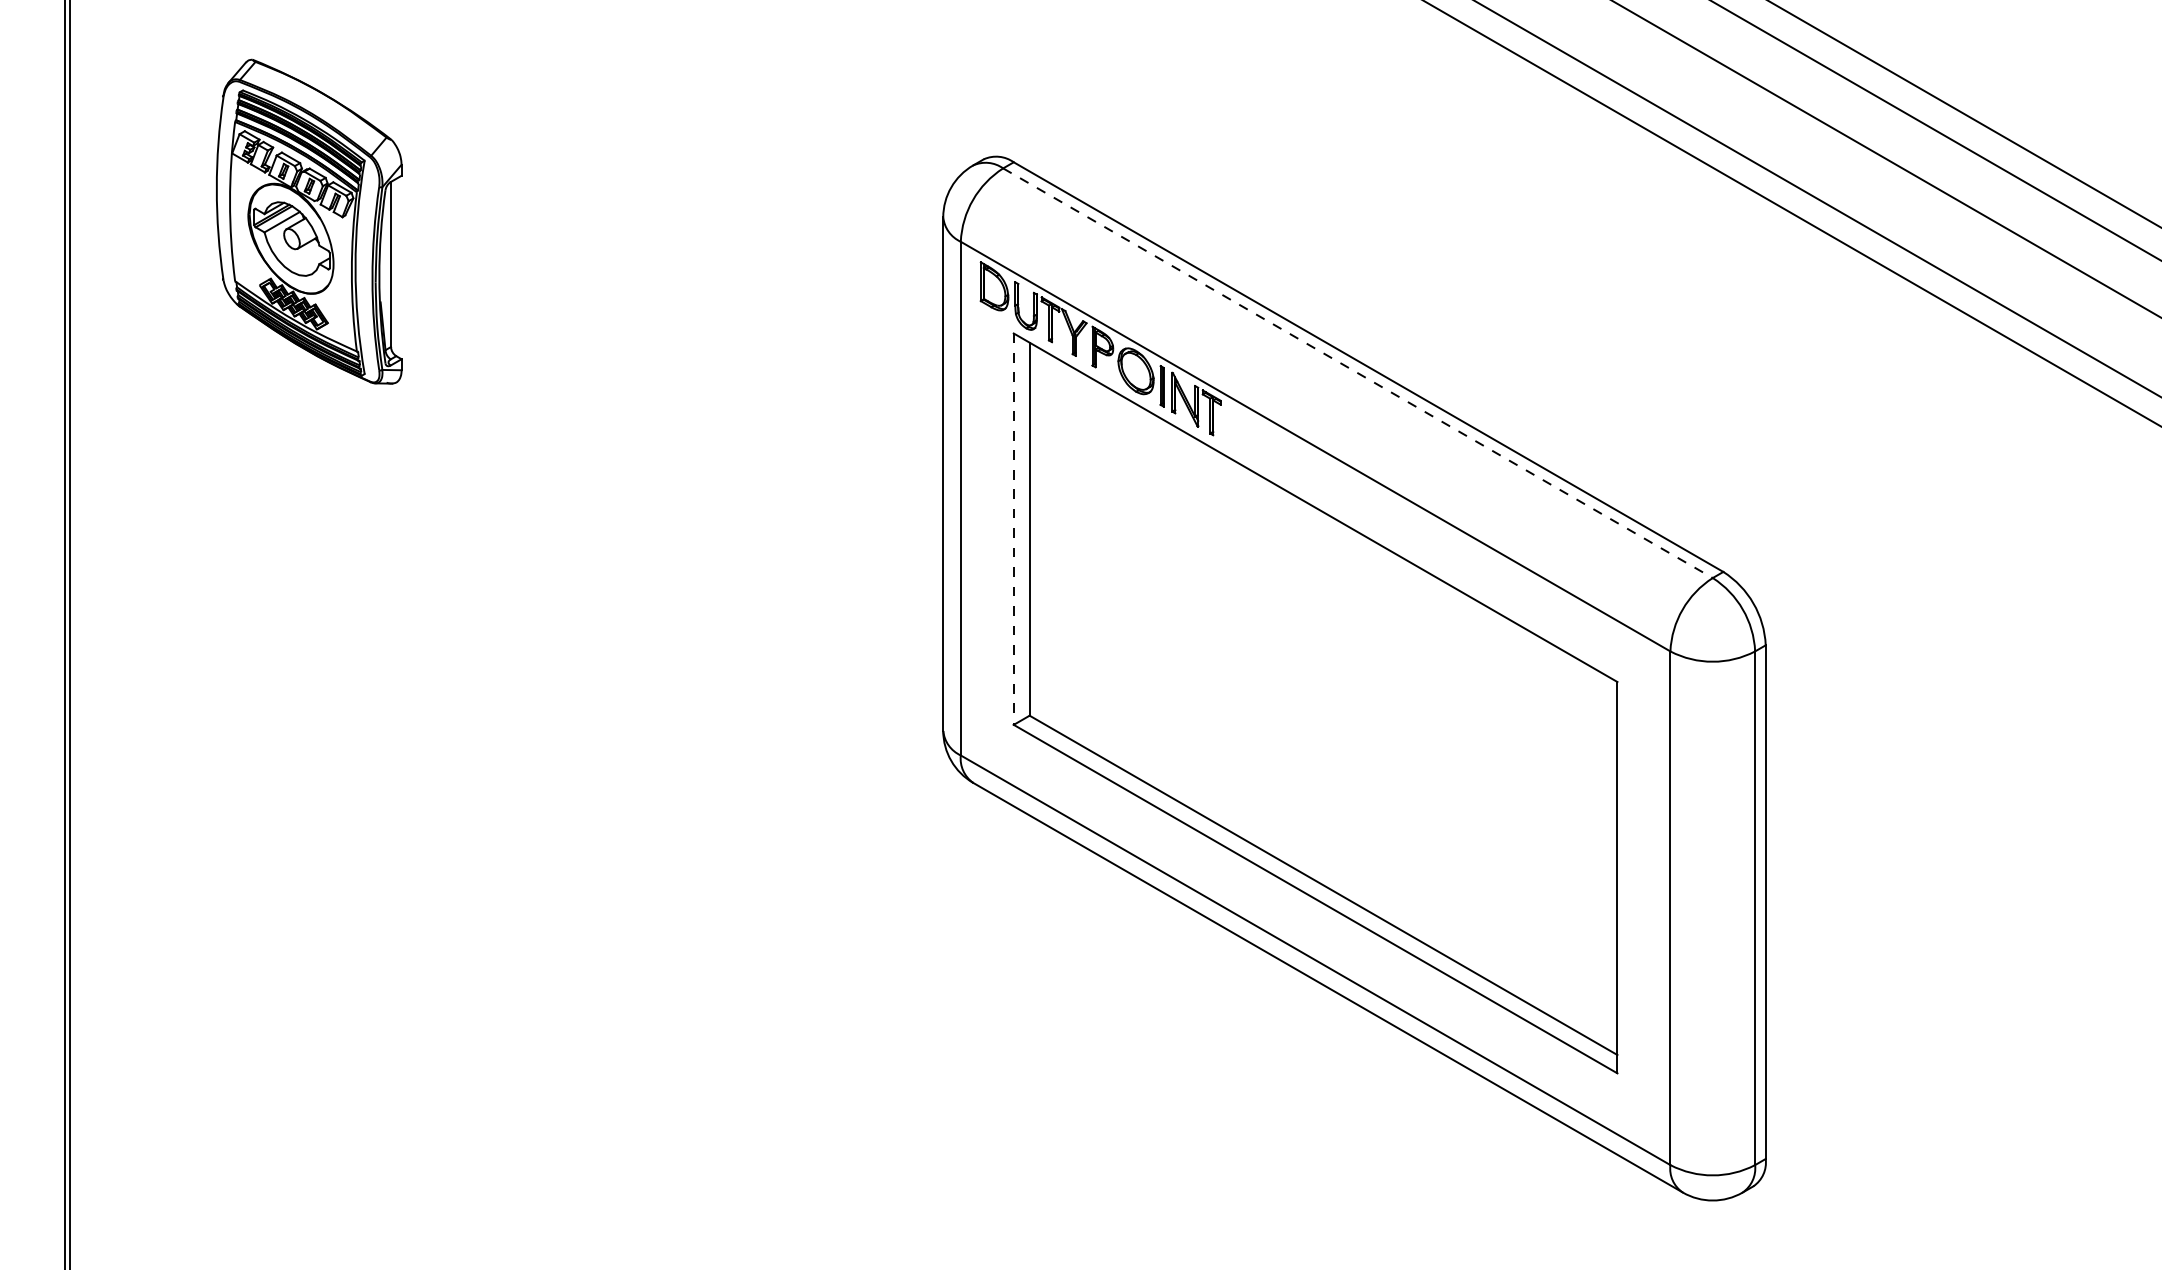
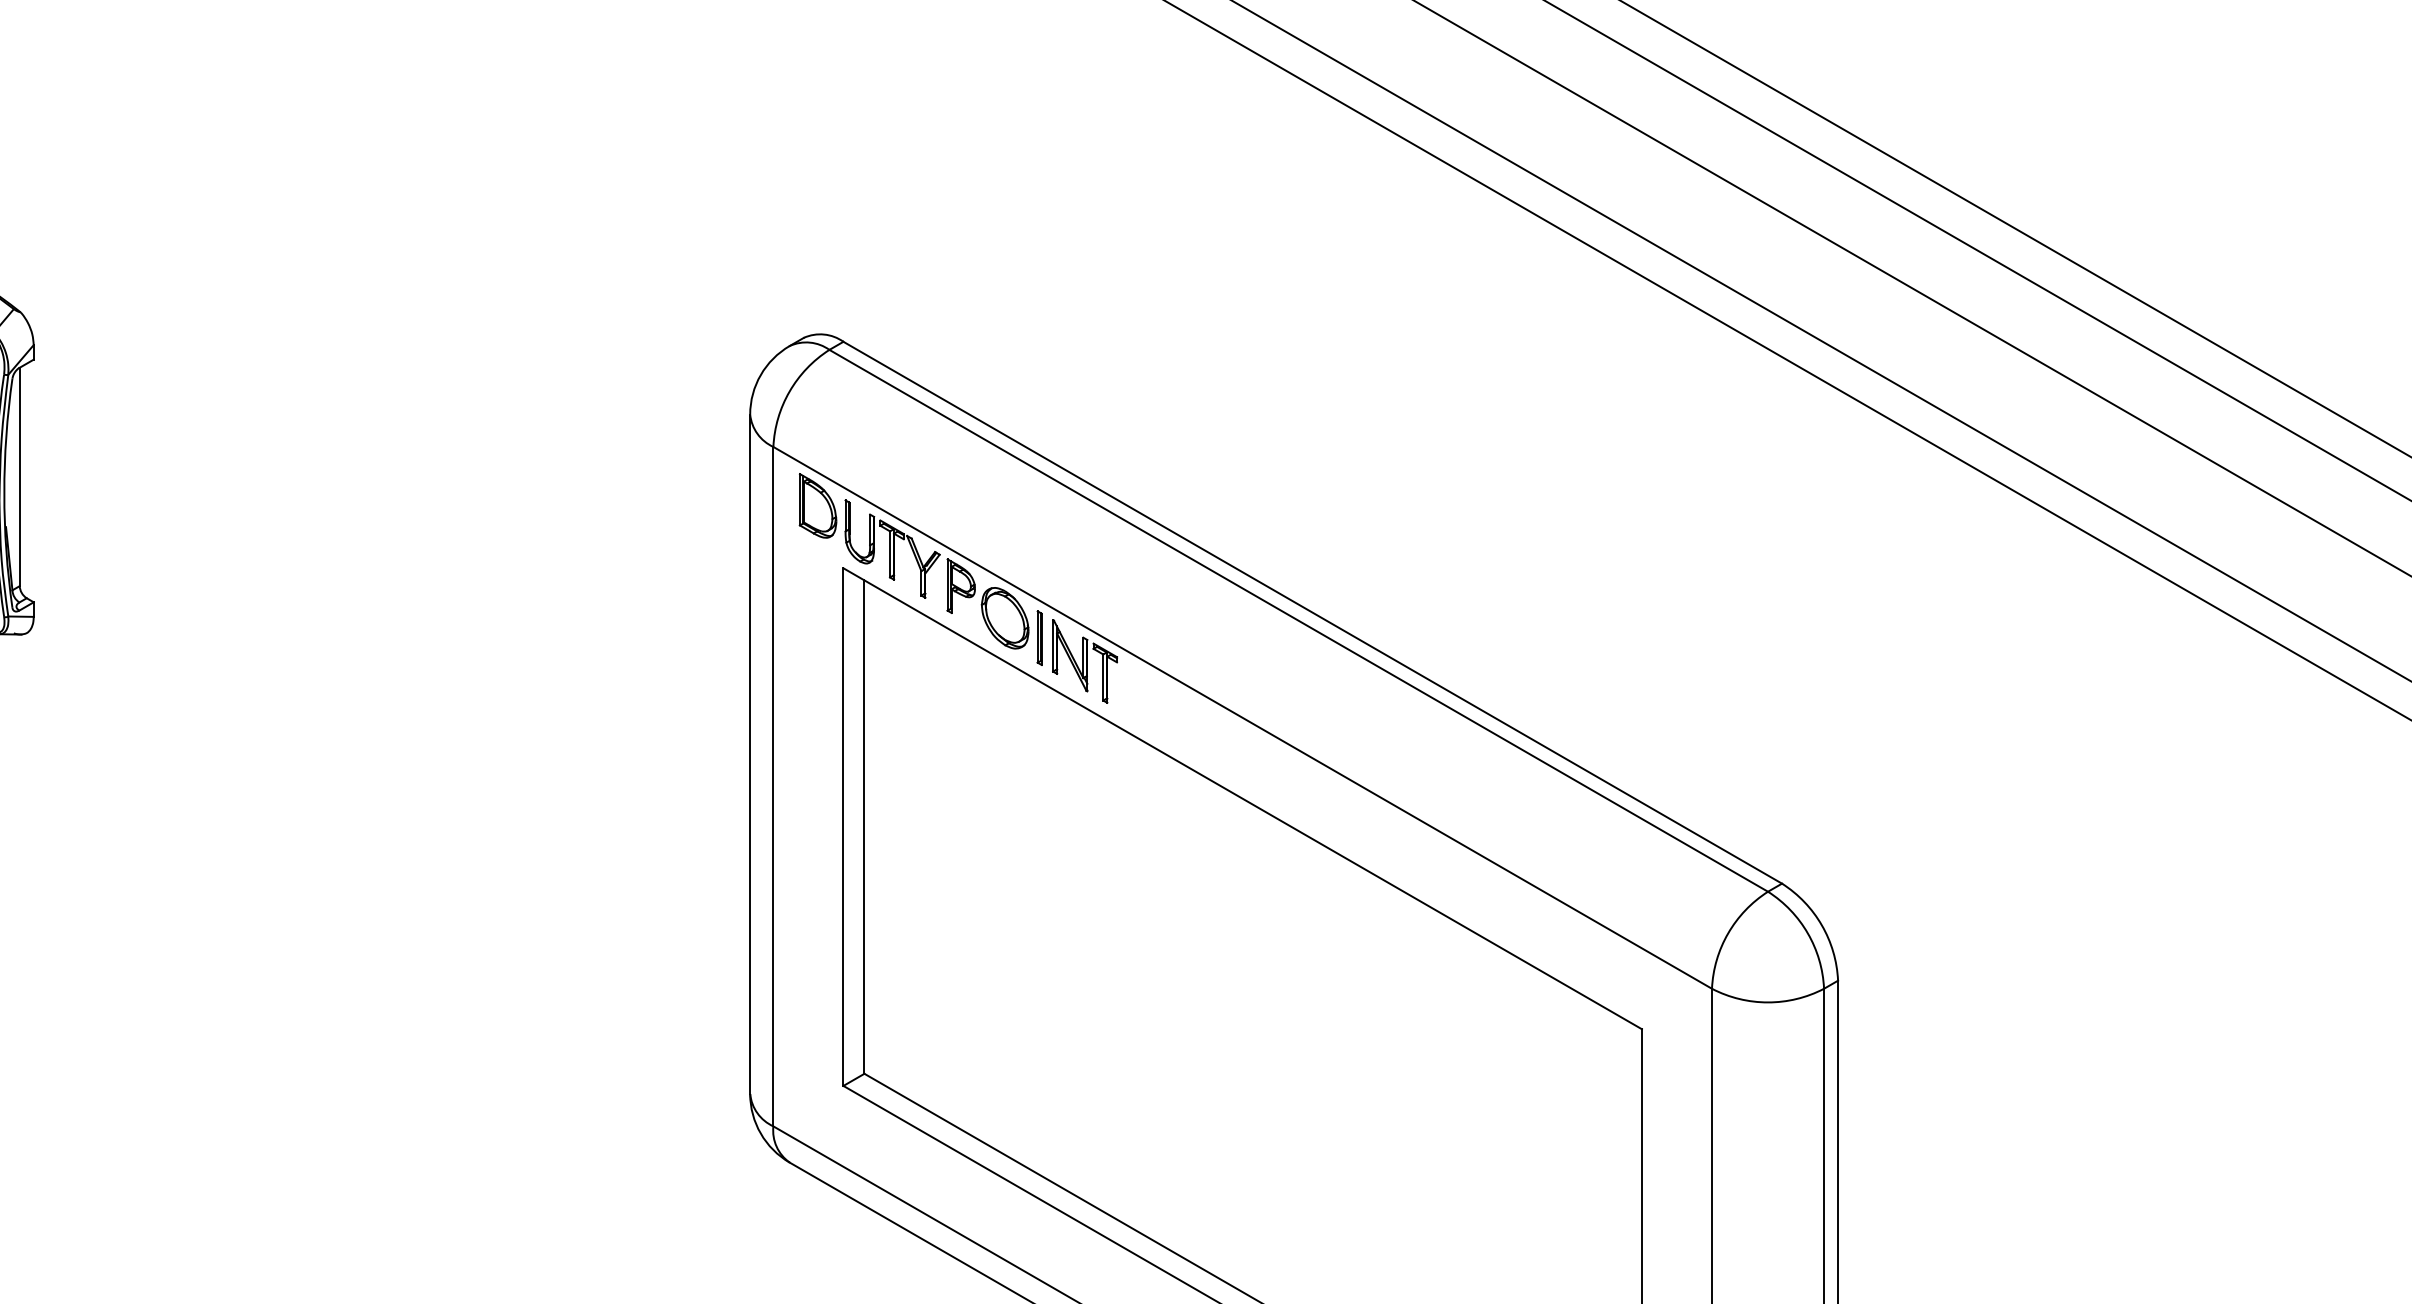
line: (1357, 373) -> (1298, 621), dashed -> solid
line: (1013, 529) -> (843, 827), dashed -> solid

